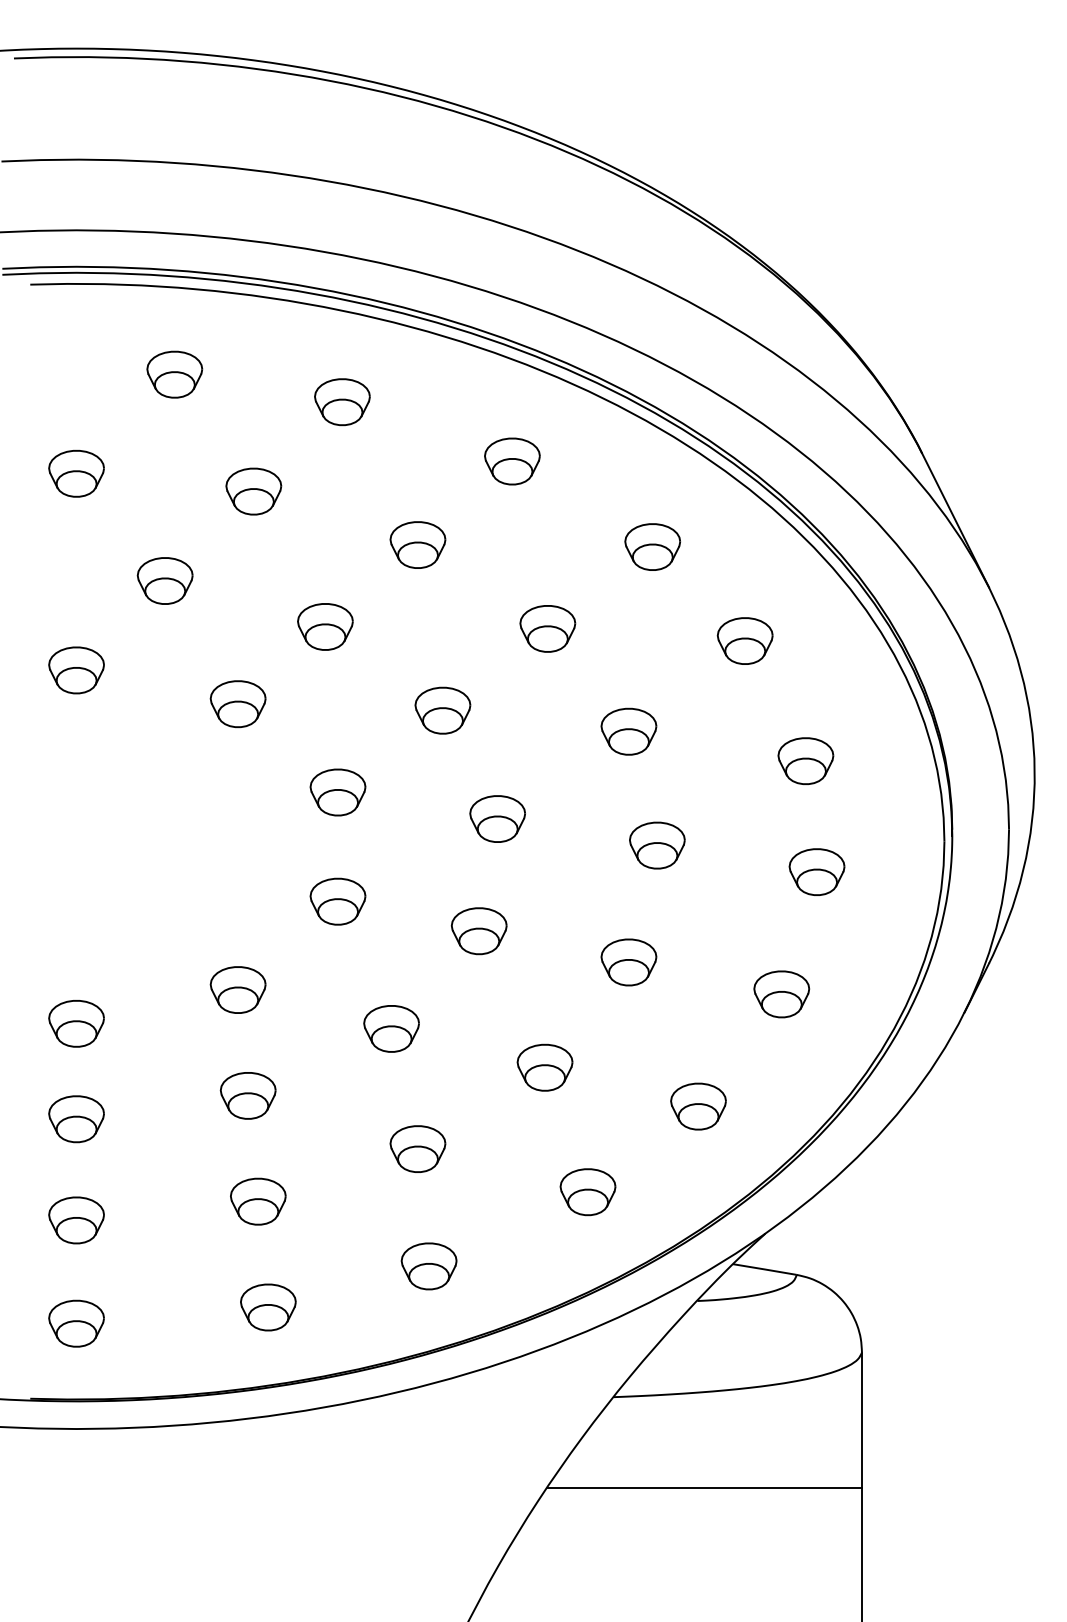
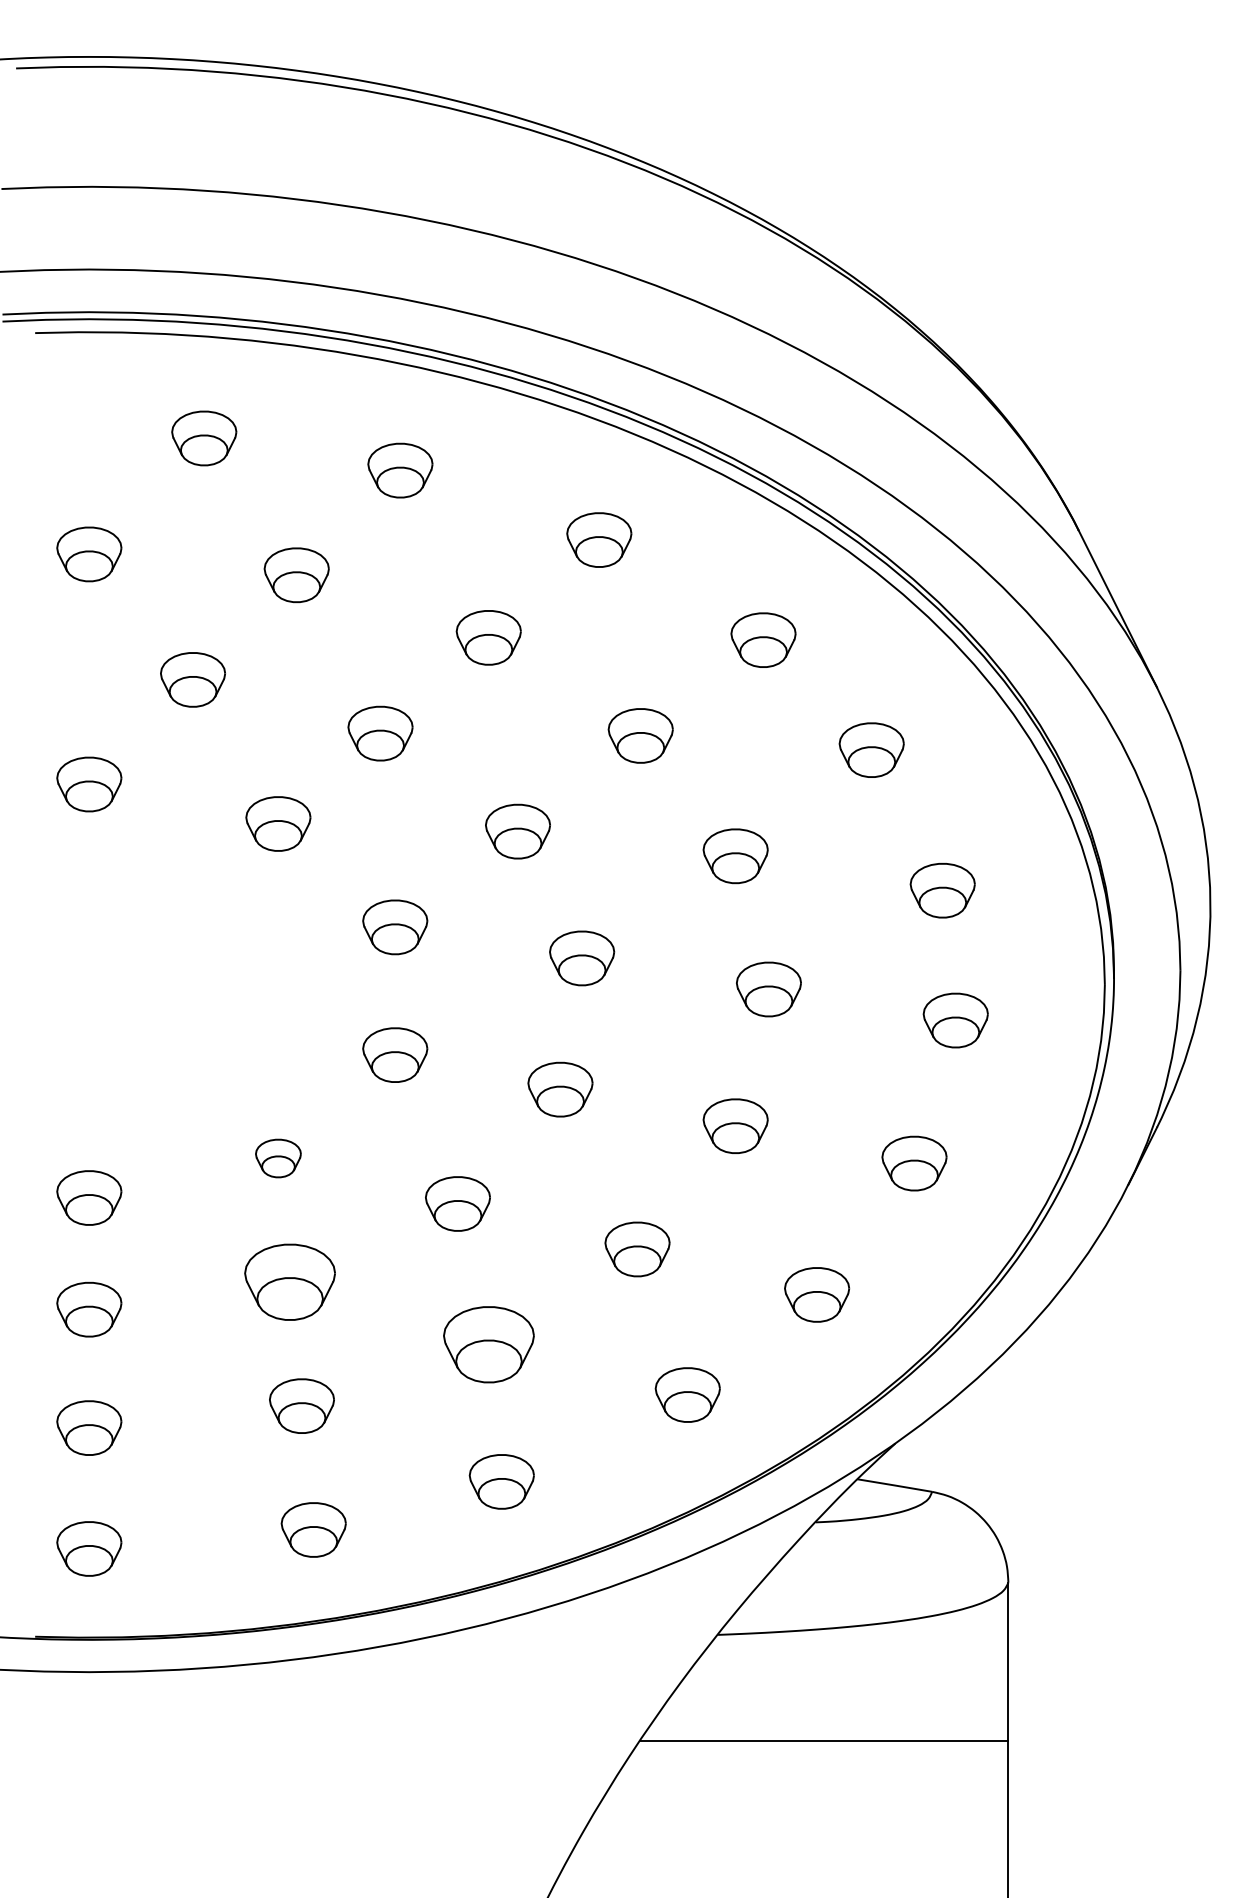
part: (238, 990) -> (278, 1158), size x0.7
part: (248, 1096) -> (290, 1282), size x1.4
part: (417, 1148) -> (488, 1344), size x1.4

